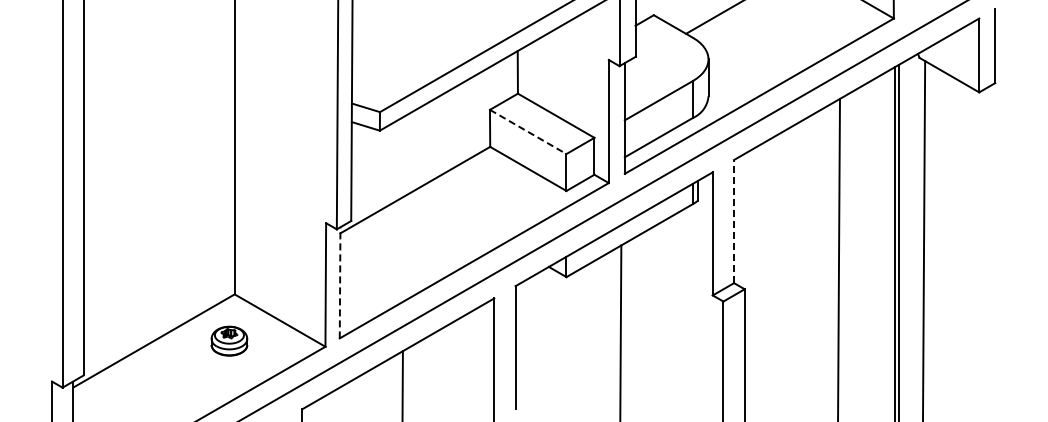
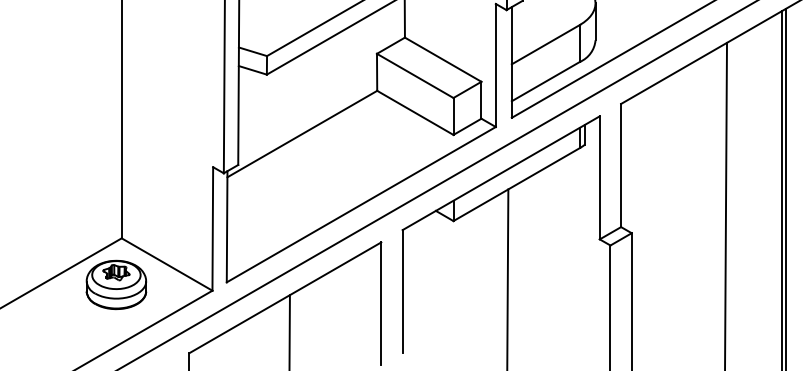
line: (528, 132) -> (415, 76), dashed -> solid
line: (734, 221) -> (621, 165), dashed -> solid
line: (340, 282) -> (227, 226), dashed -> solid
part: (229, 341) -> (116, 285), size x1.67

